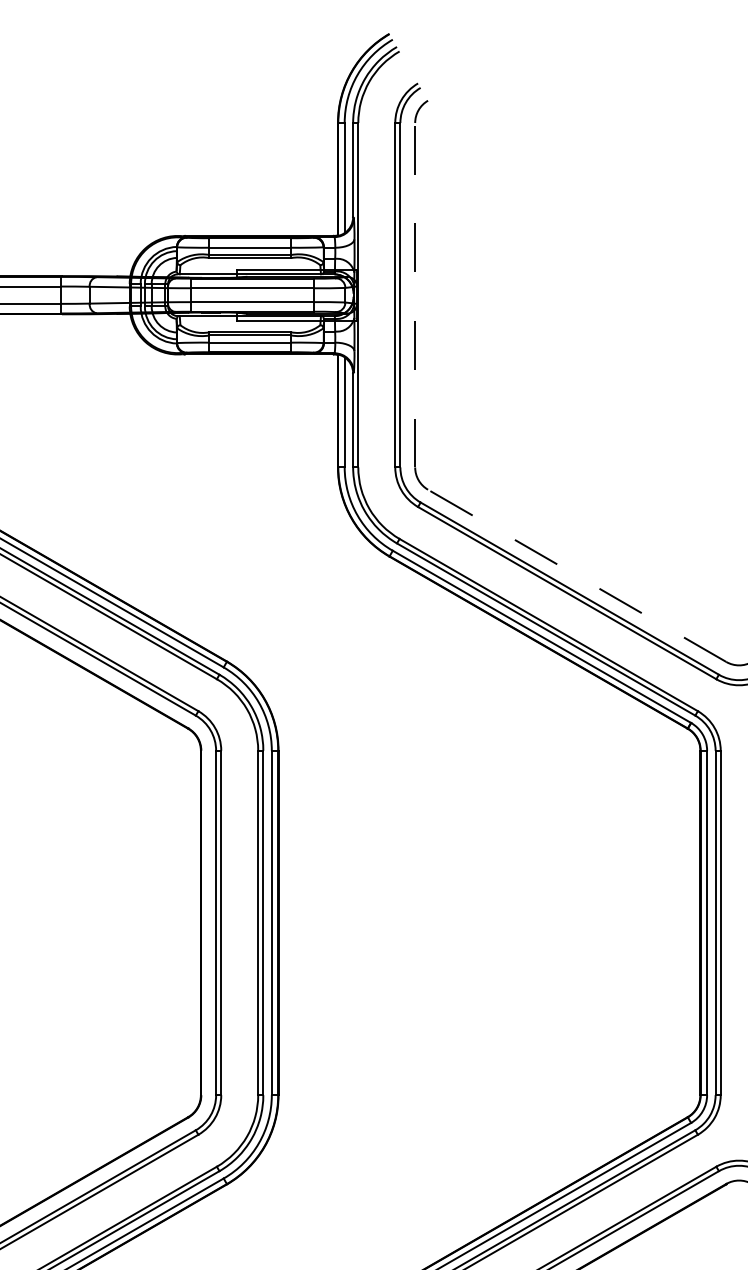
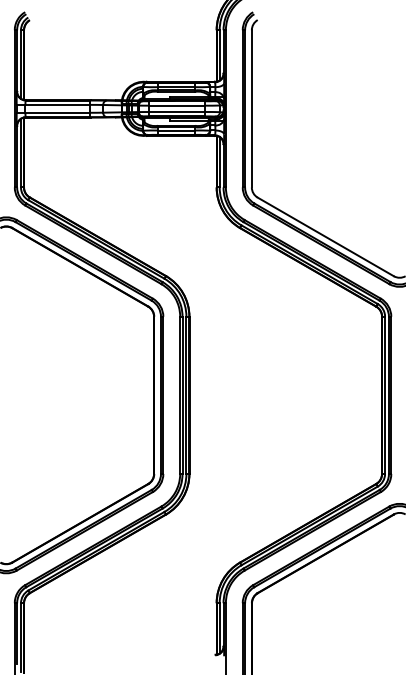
line: (414, 294) -> (251, 108), dashed -> solid
line: (576, 574) -> (325, 236), dashed -> solid

